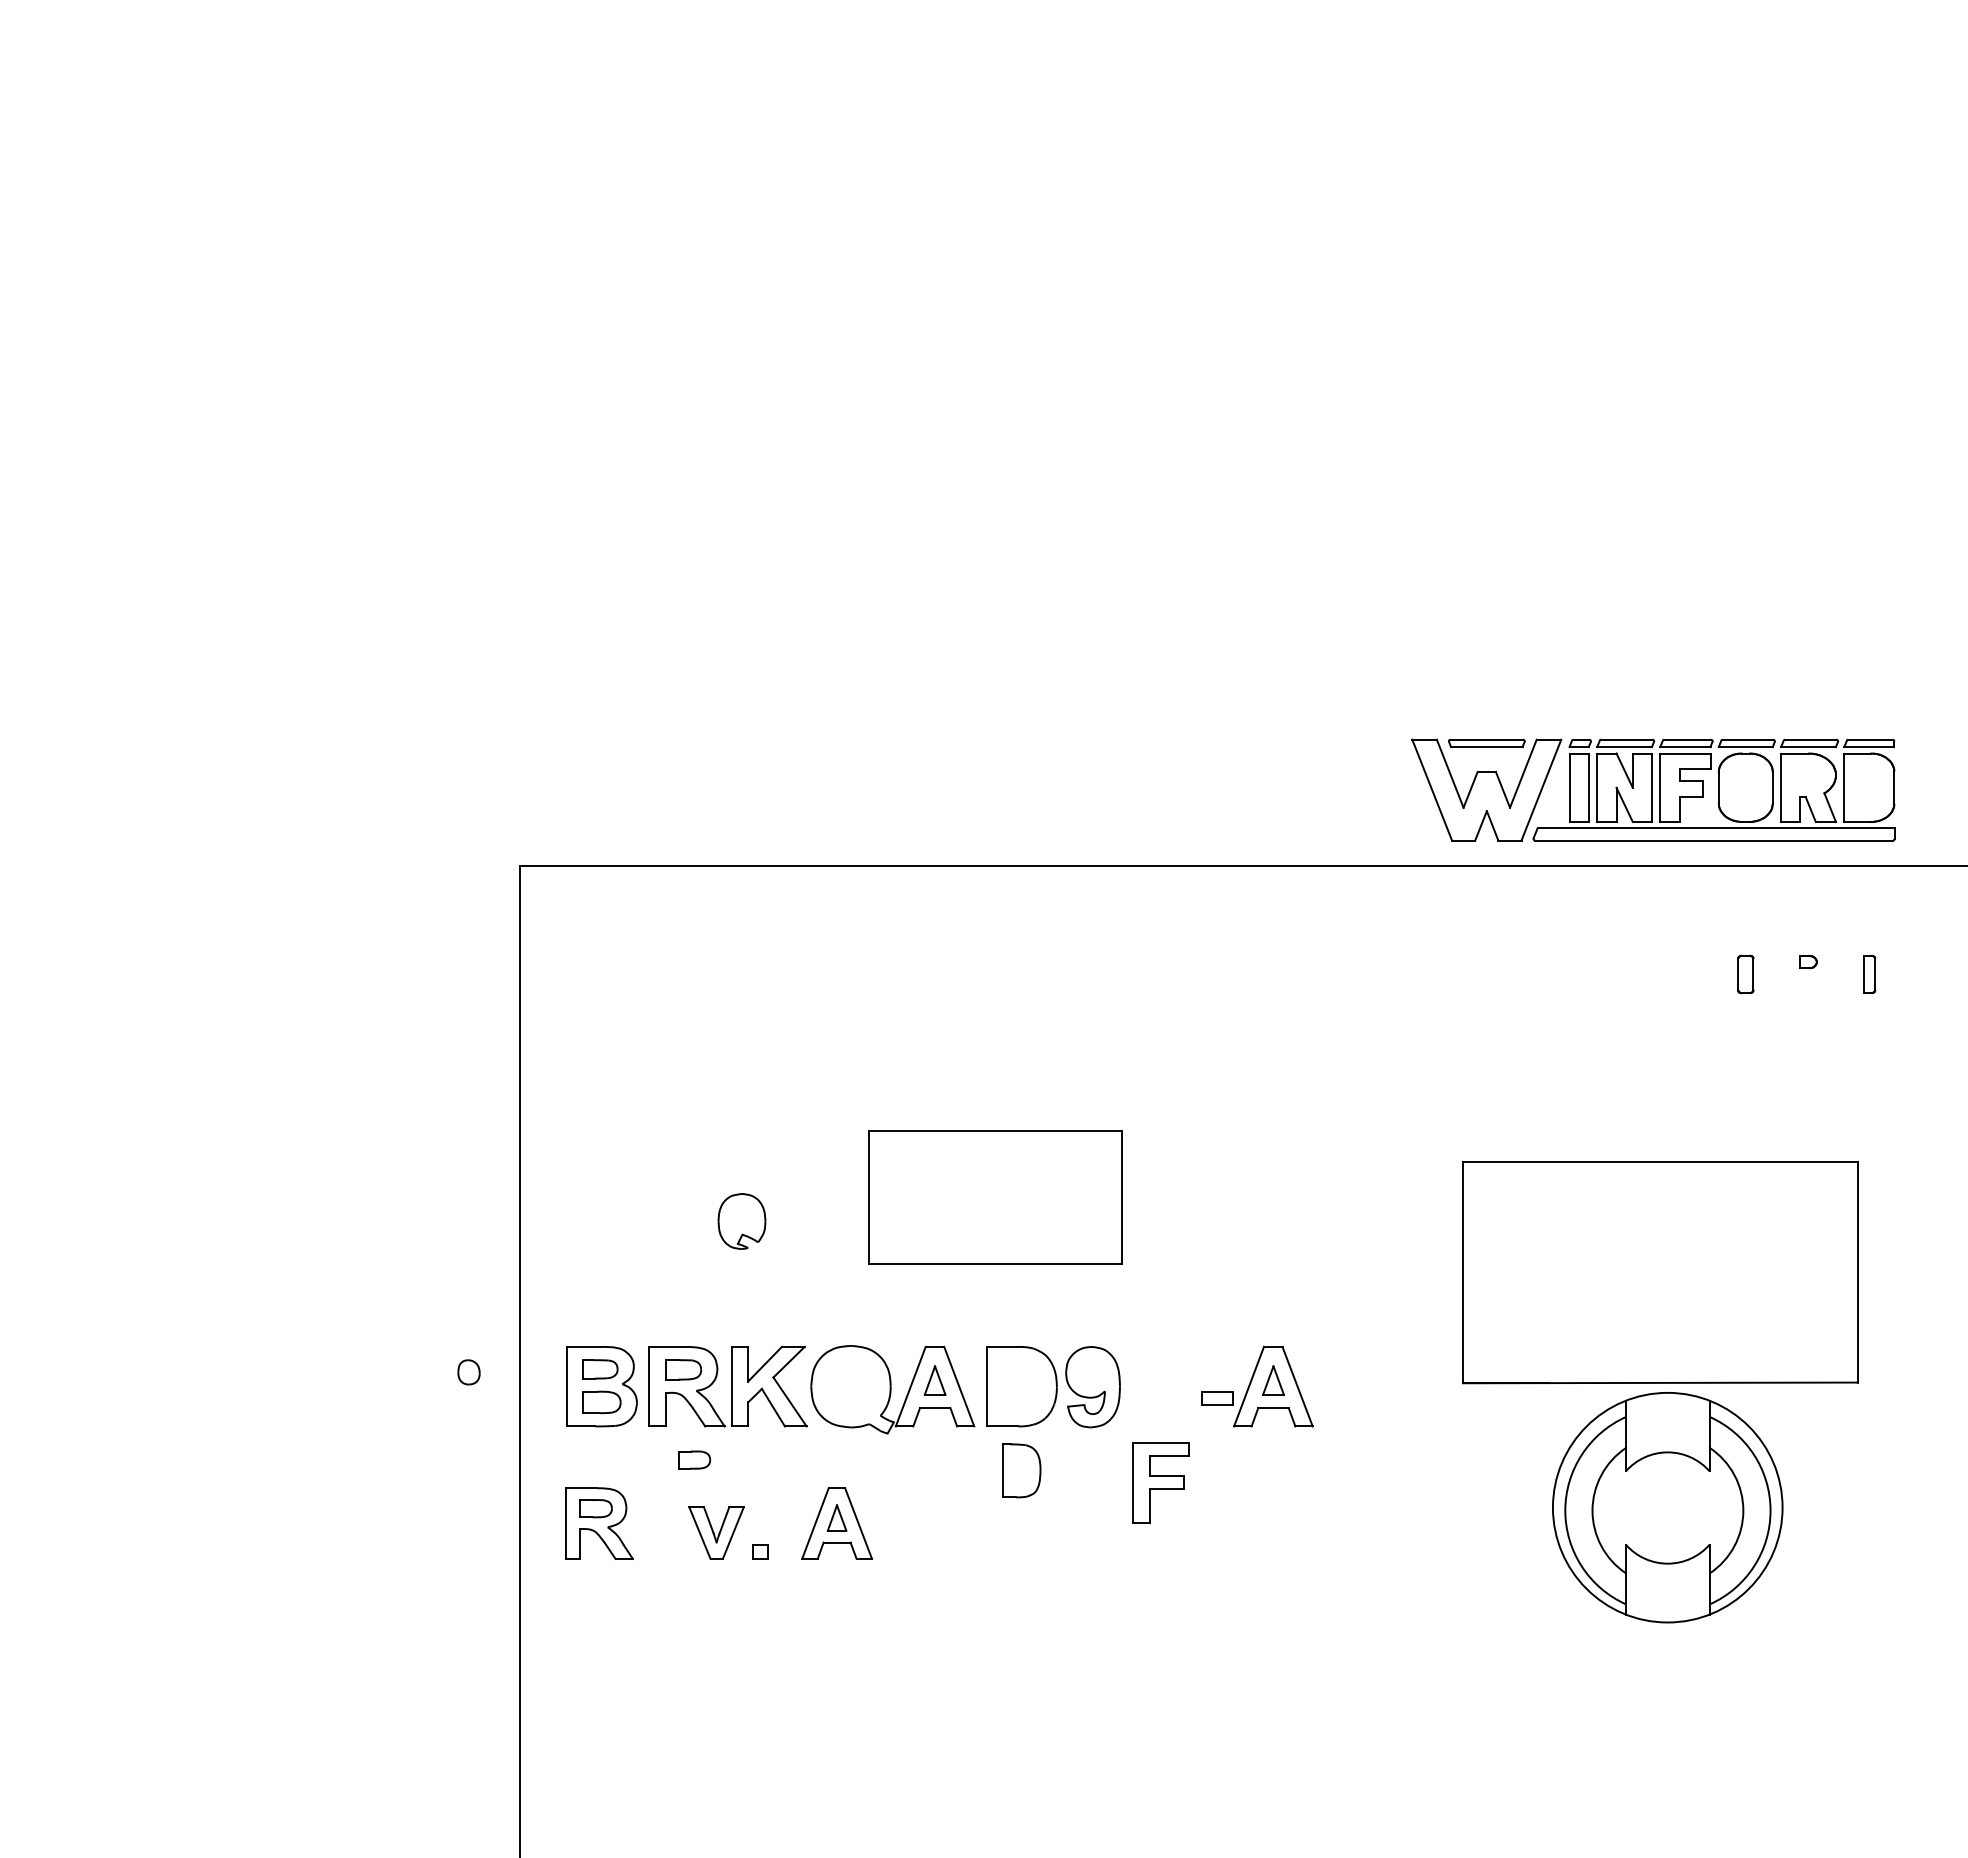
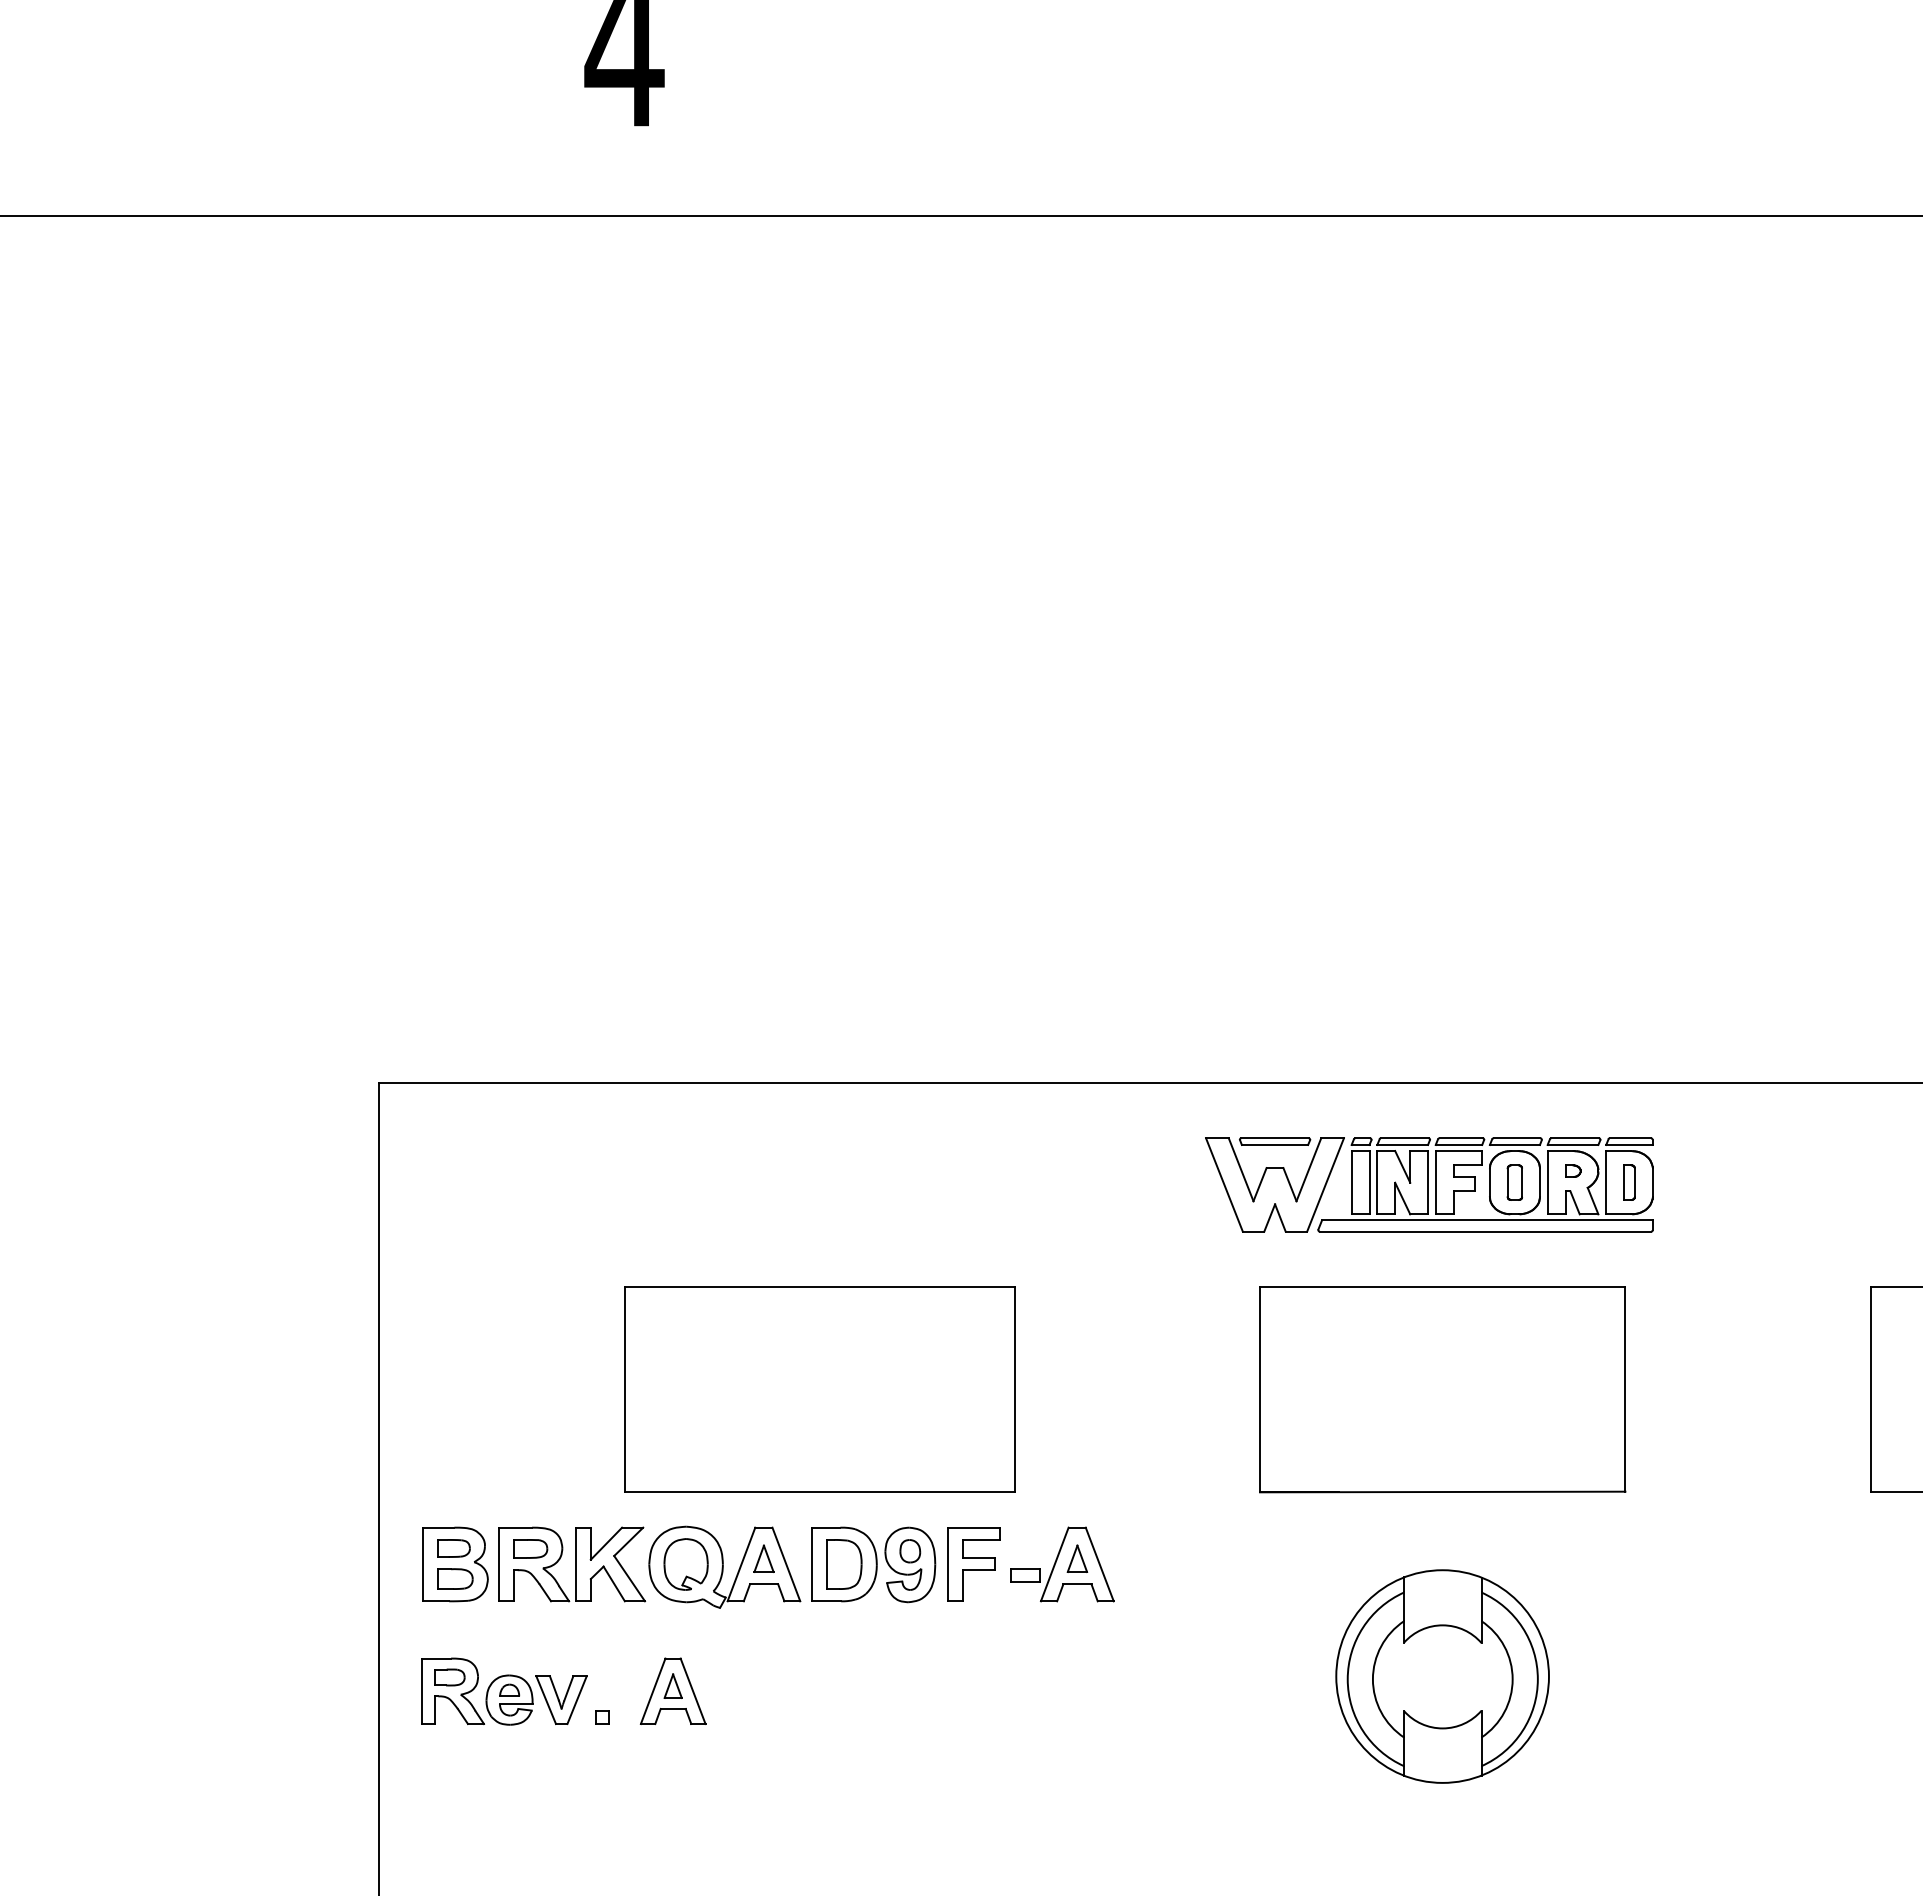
part: (1653, 789) -> (1429, 1184), moved
part: (995, 1197) -> (819, 1389), size x1.67
part: (741, 1221) -> (685, 1564), moved
part: (1660, 1272) -> (1442, 1389), moved
part: (469, 1372) -> (910, 1551), moved
part: (693, 1460) -> (540, 1632), removed
part: (1022, 1470) -> (844, 1564), moved
part: (1161, 1482) -> (973, 1564), moved
part: (660, 1532) -> (509, 1699), added

